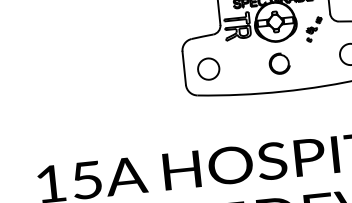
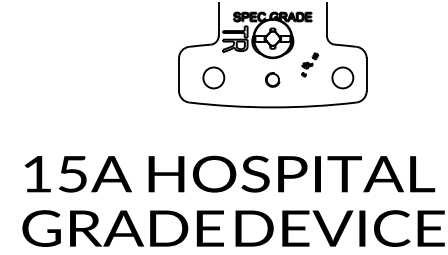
part: (313, 29) -> (309, 64), moved
part: (279, 63) -> (272, 79), size x0.7
circle: (208, 68) -> (213, 77), moved

